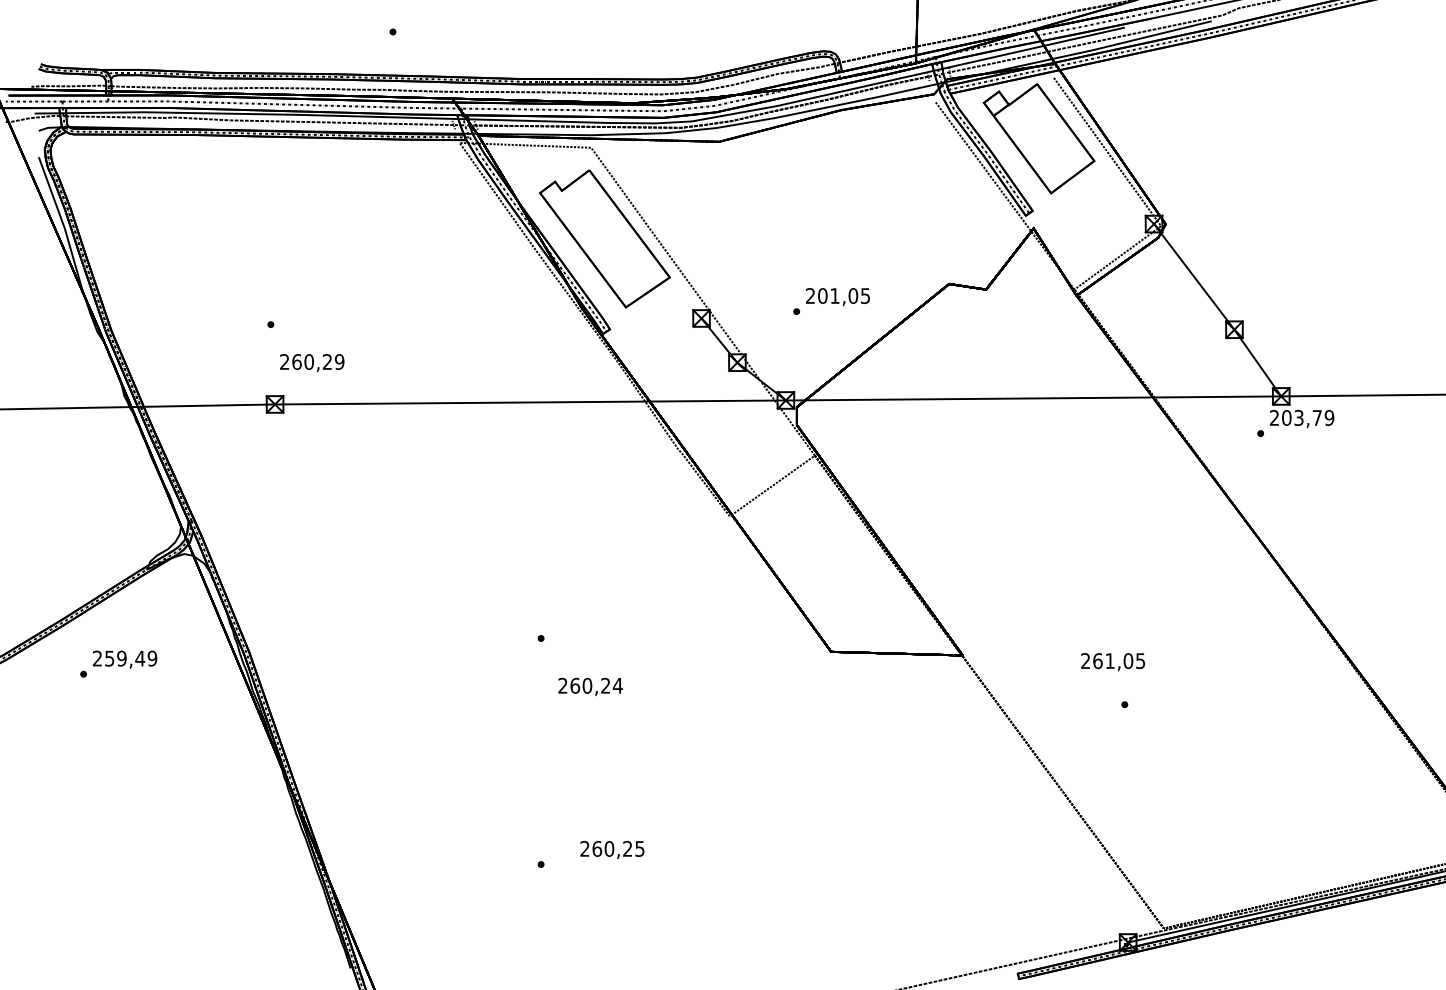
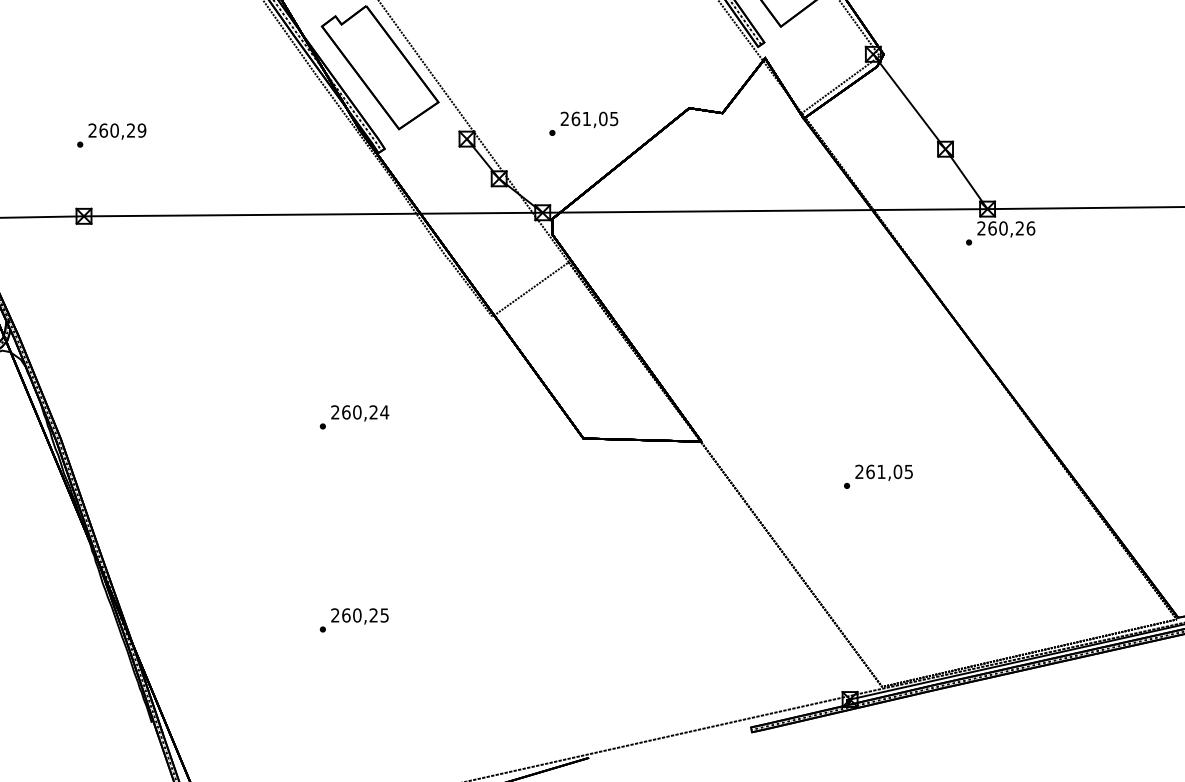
text: (822, 295) -> (575, 118), 201,05 -> 261,05
text: (312, 363) -> (117, 131), moved
text: (1308, 417) -> (1012, 228), 203,79 -> 260,26
text: (1112, 662) -> (883, 473), moved
text: (590, 686) -> (360, 413), moved
text: (612, 850) -> (360, 616), moved

